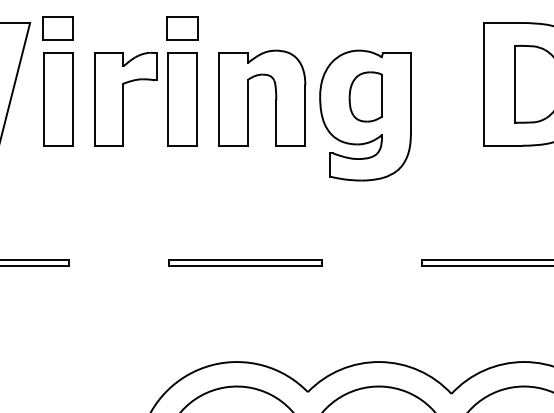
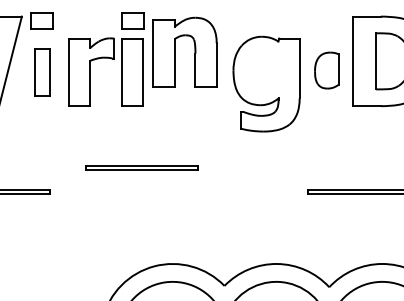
part: (248, 96) -> (175, 51), moved
part: (365, 96) -> (326, 70), moved
part: (58, 99) -> (42, 72), size x0.7
part: (244, 262) -> (141, 167), moved

